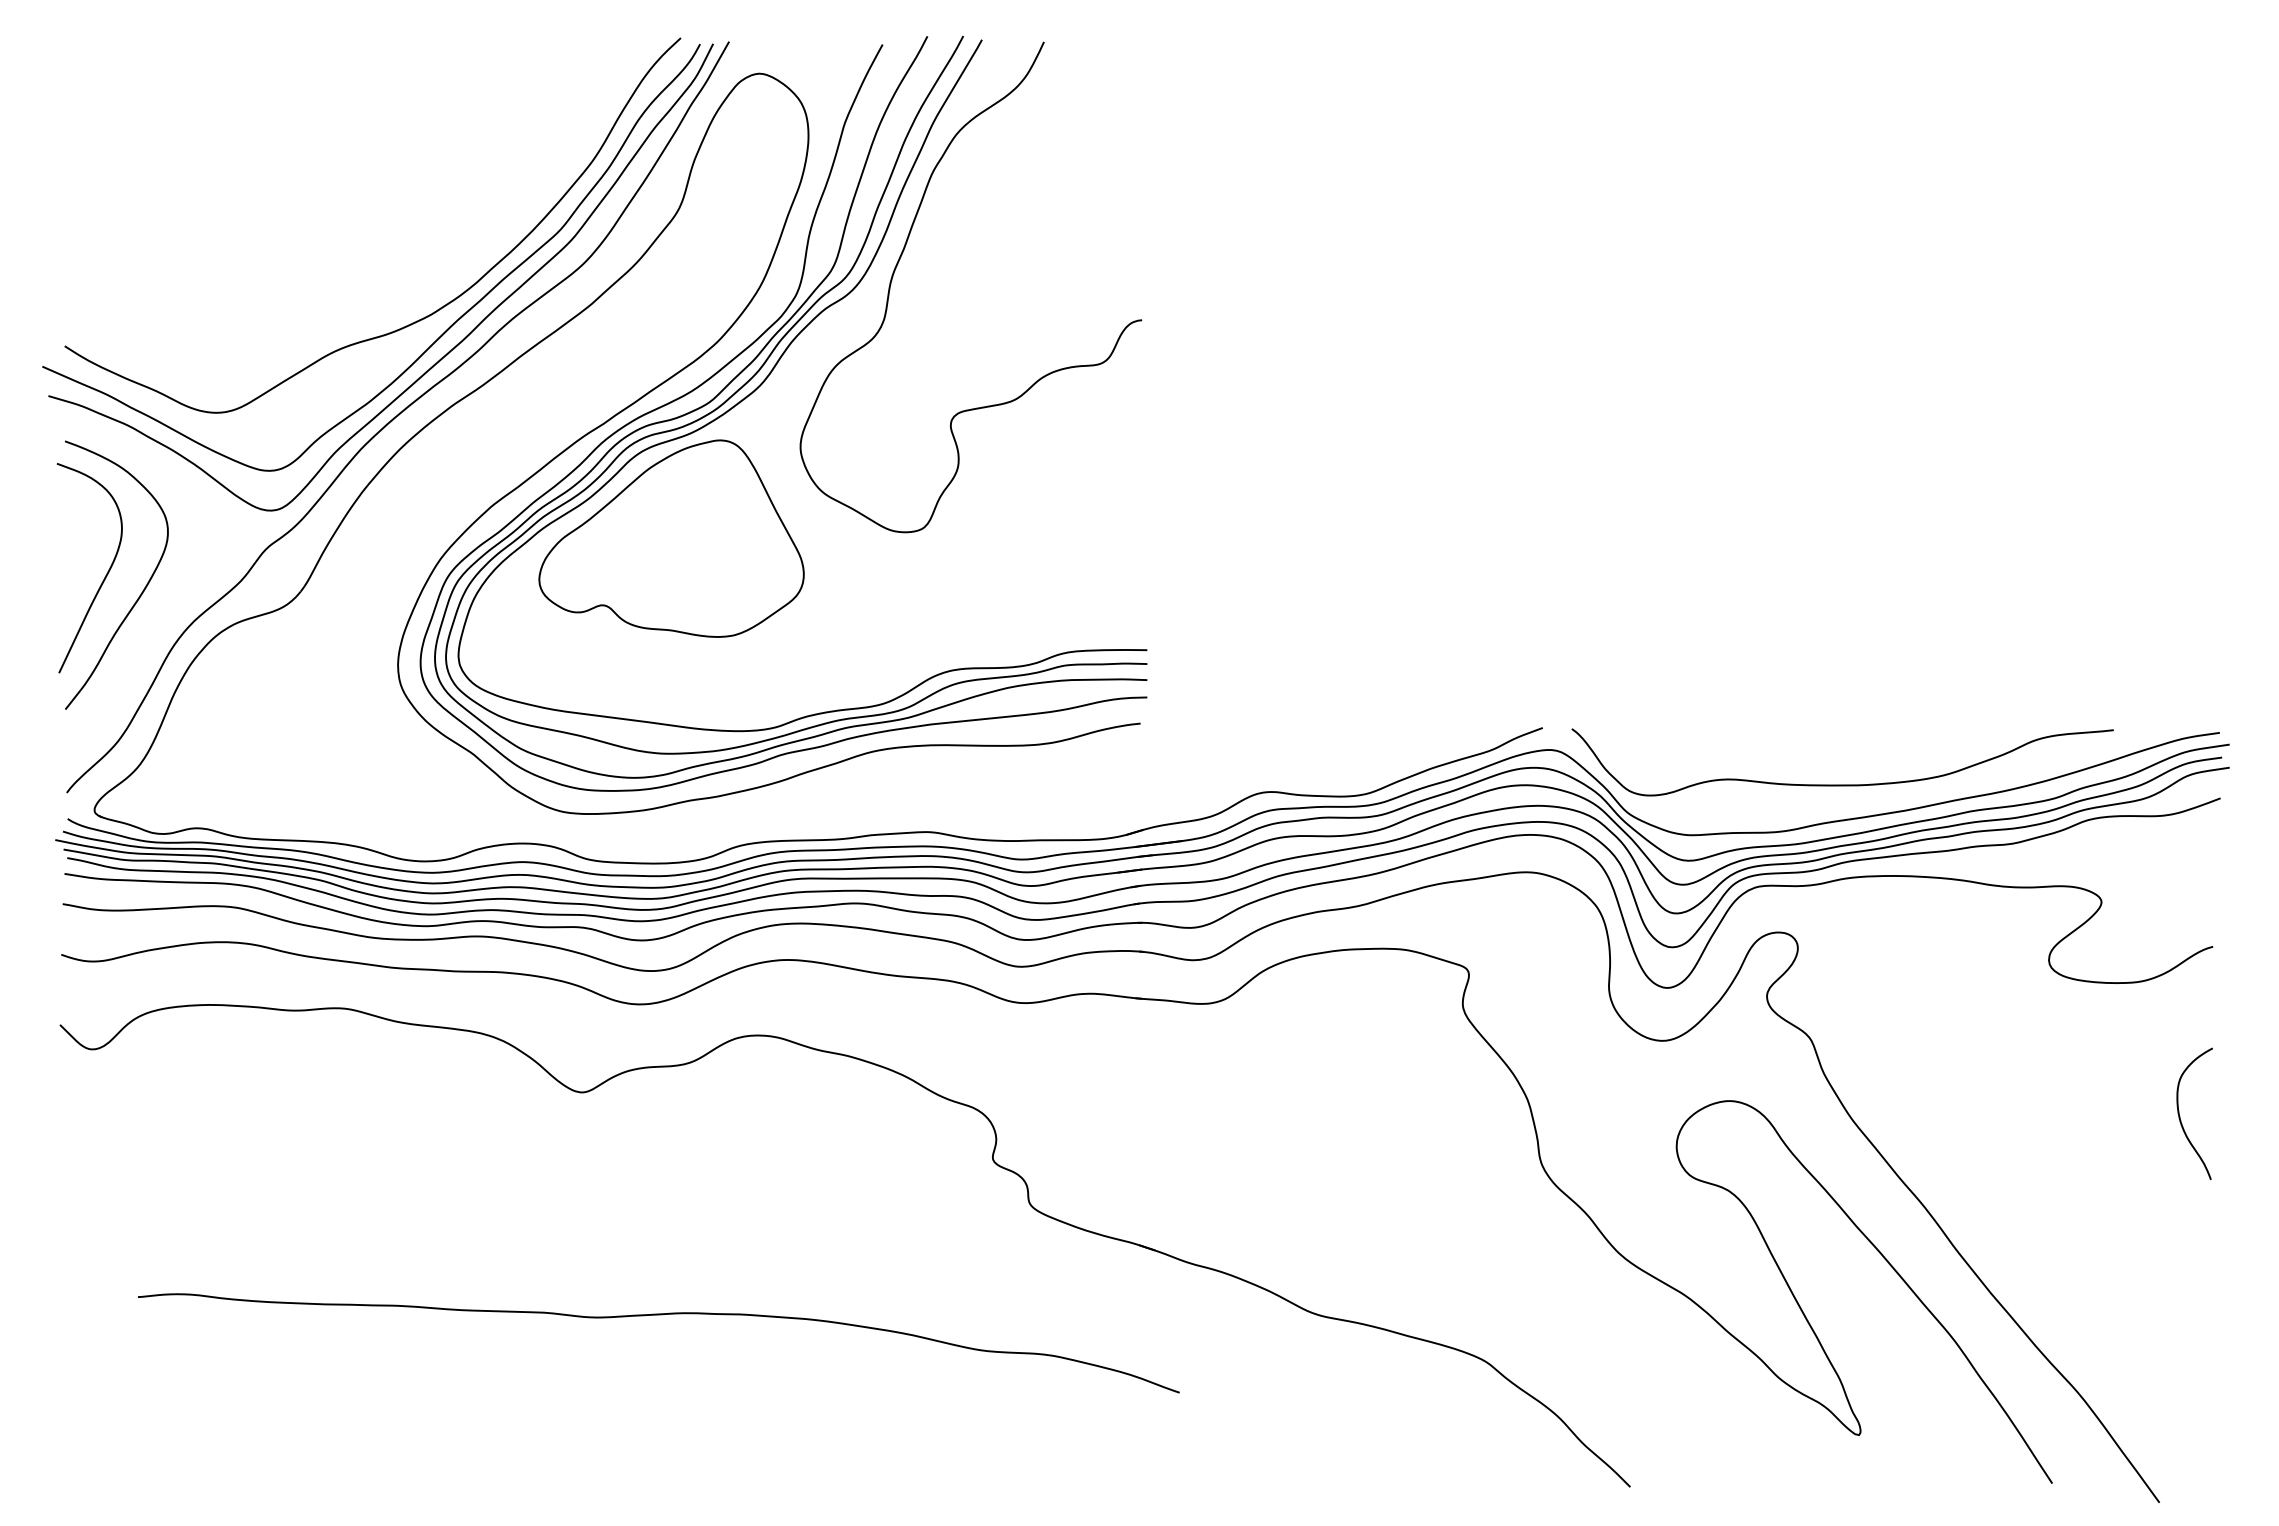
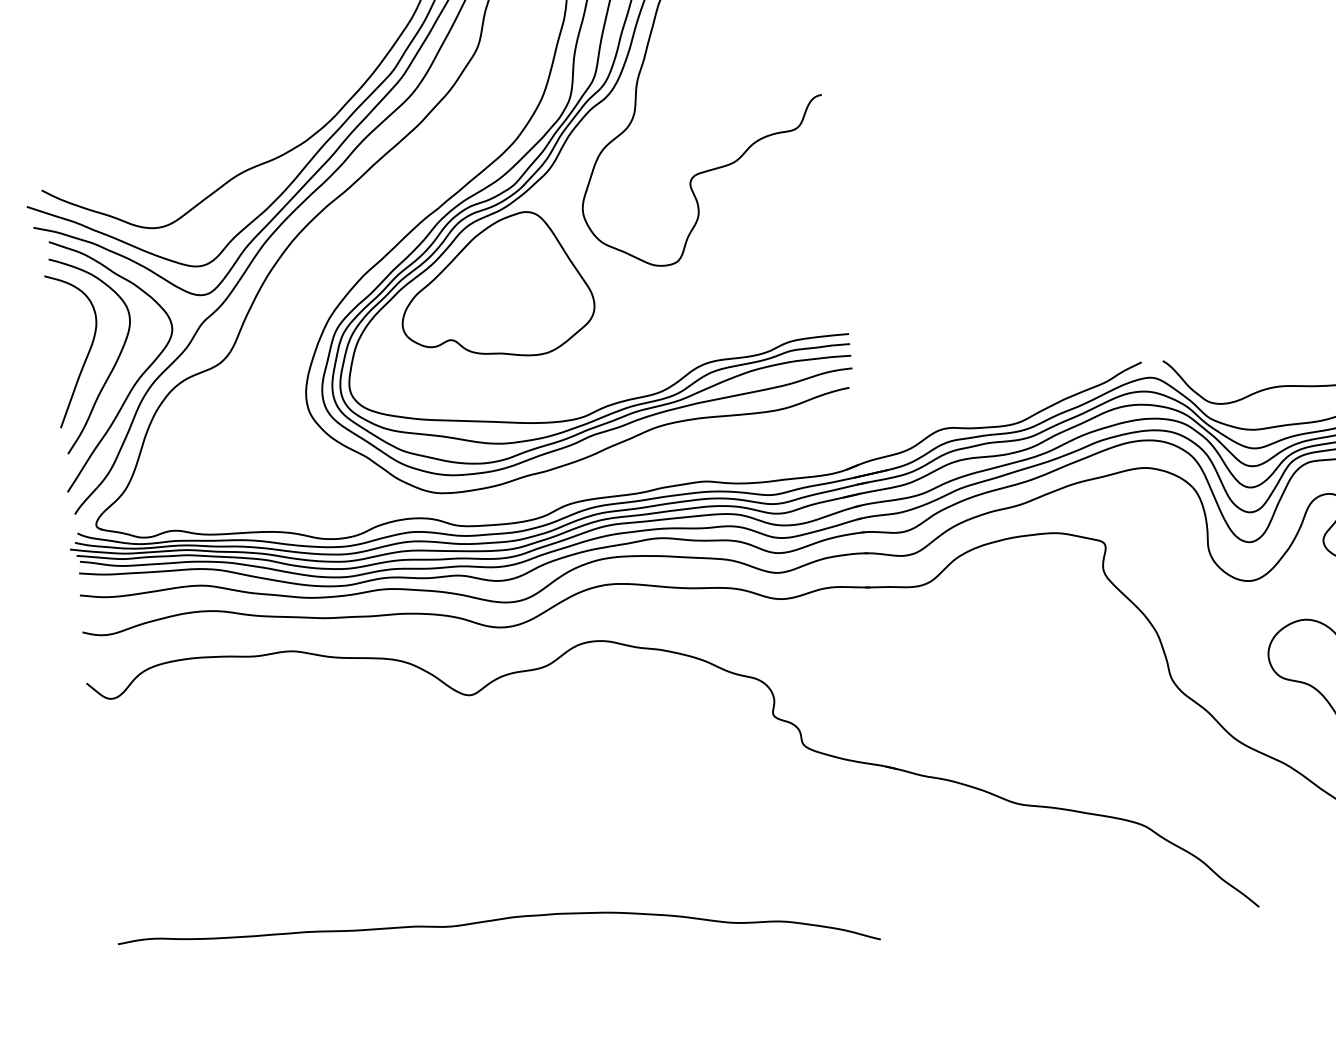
curve: (173, 613) -> (139, 376), added
curve: (658, 1315) -> (497, 920), moved

